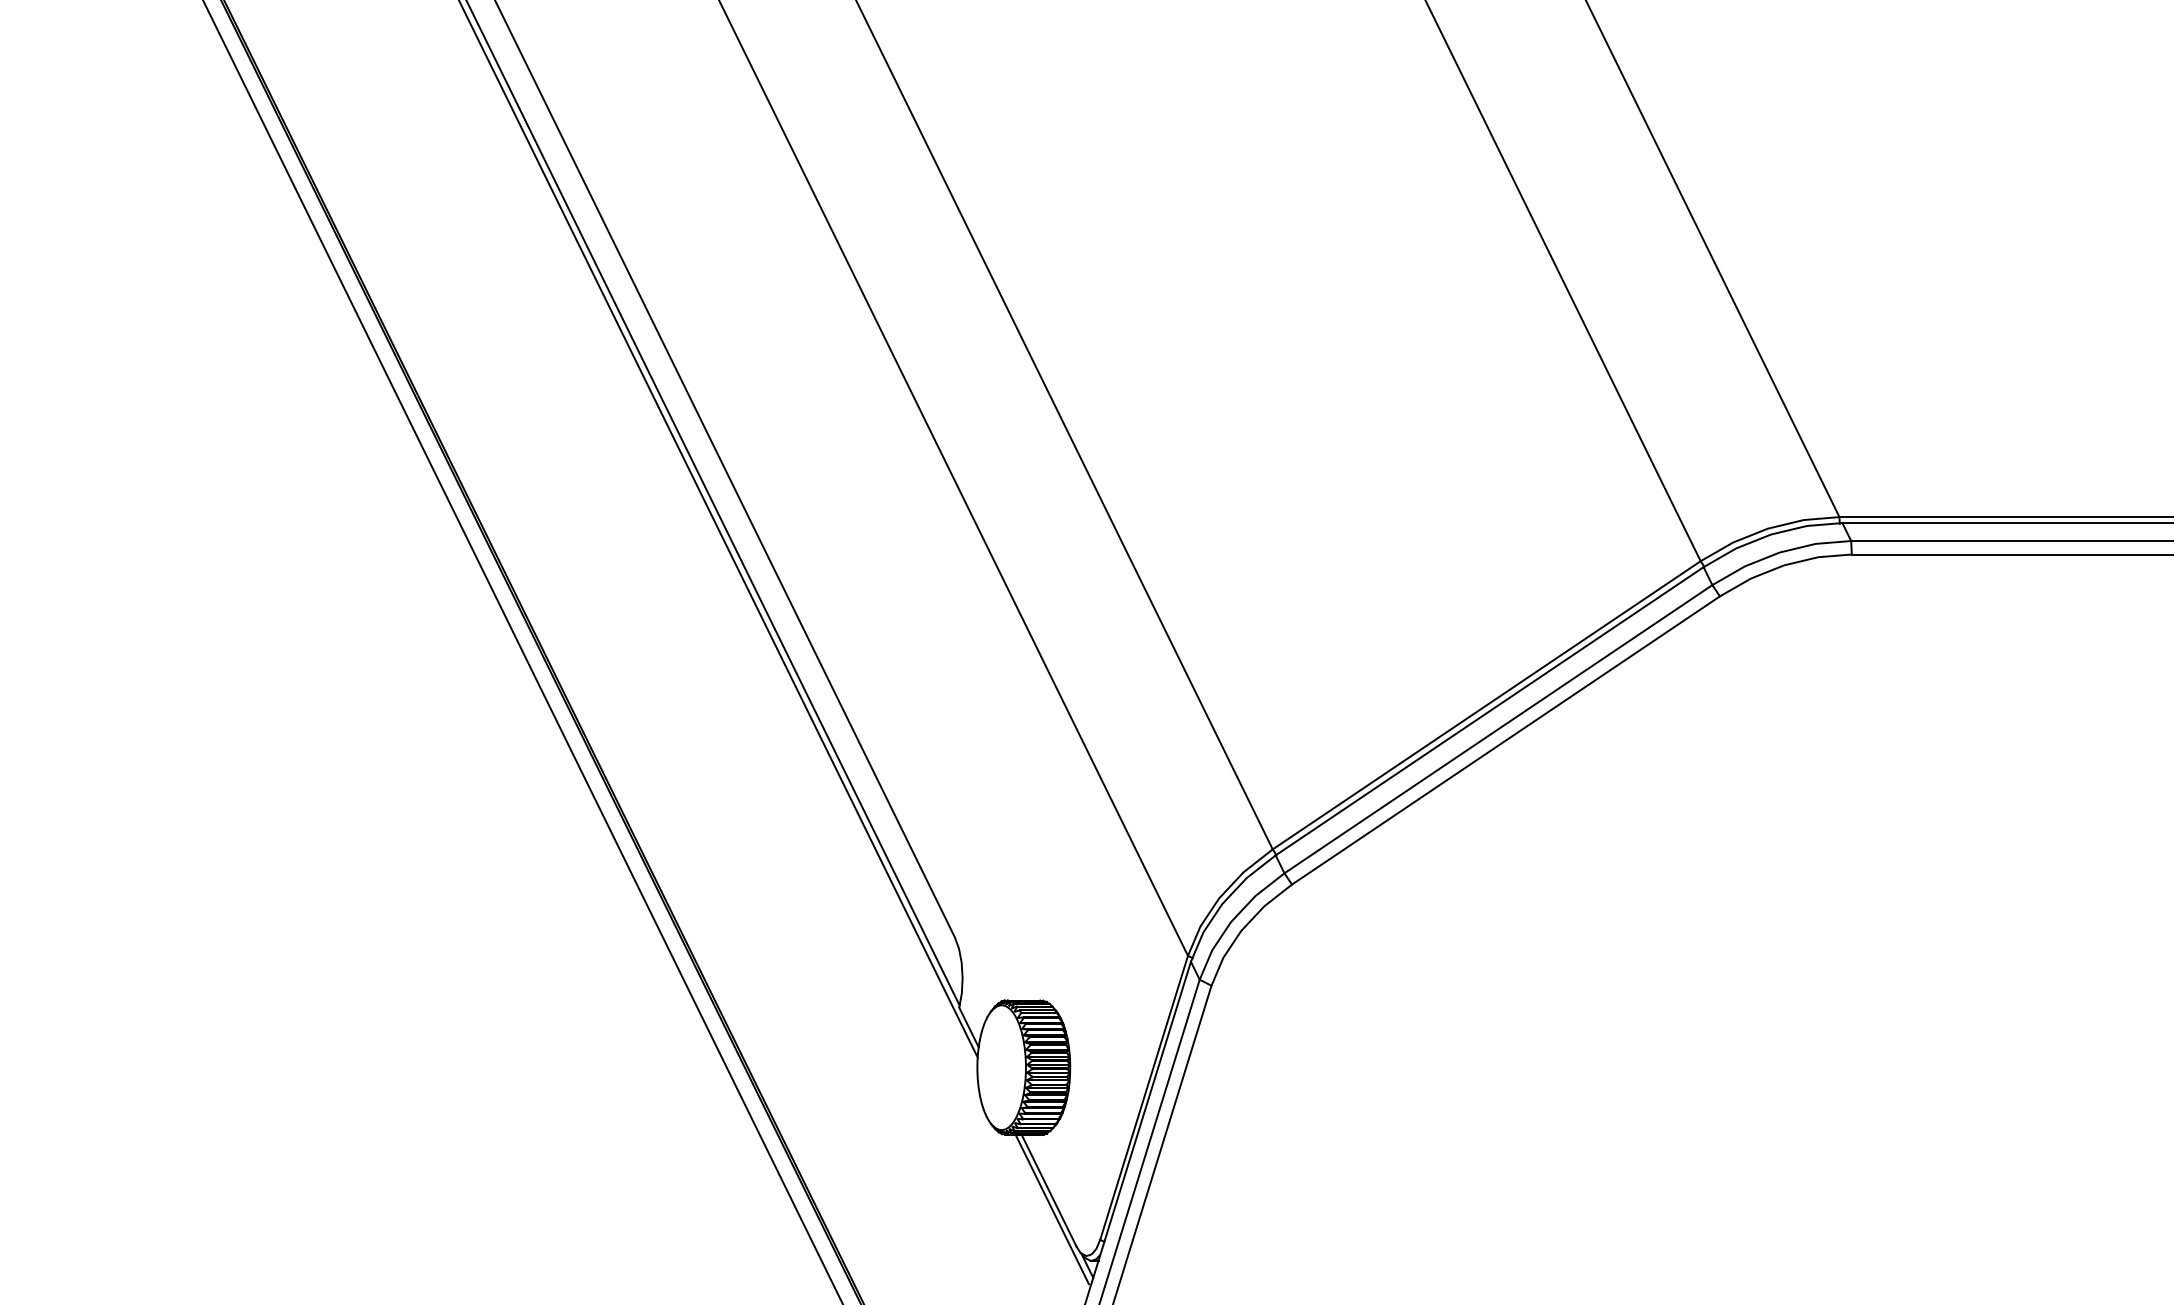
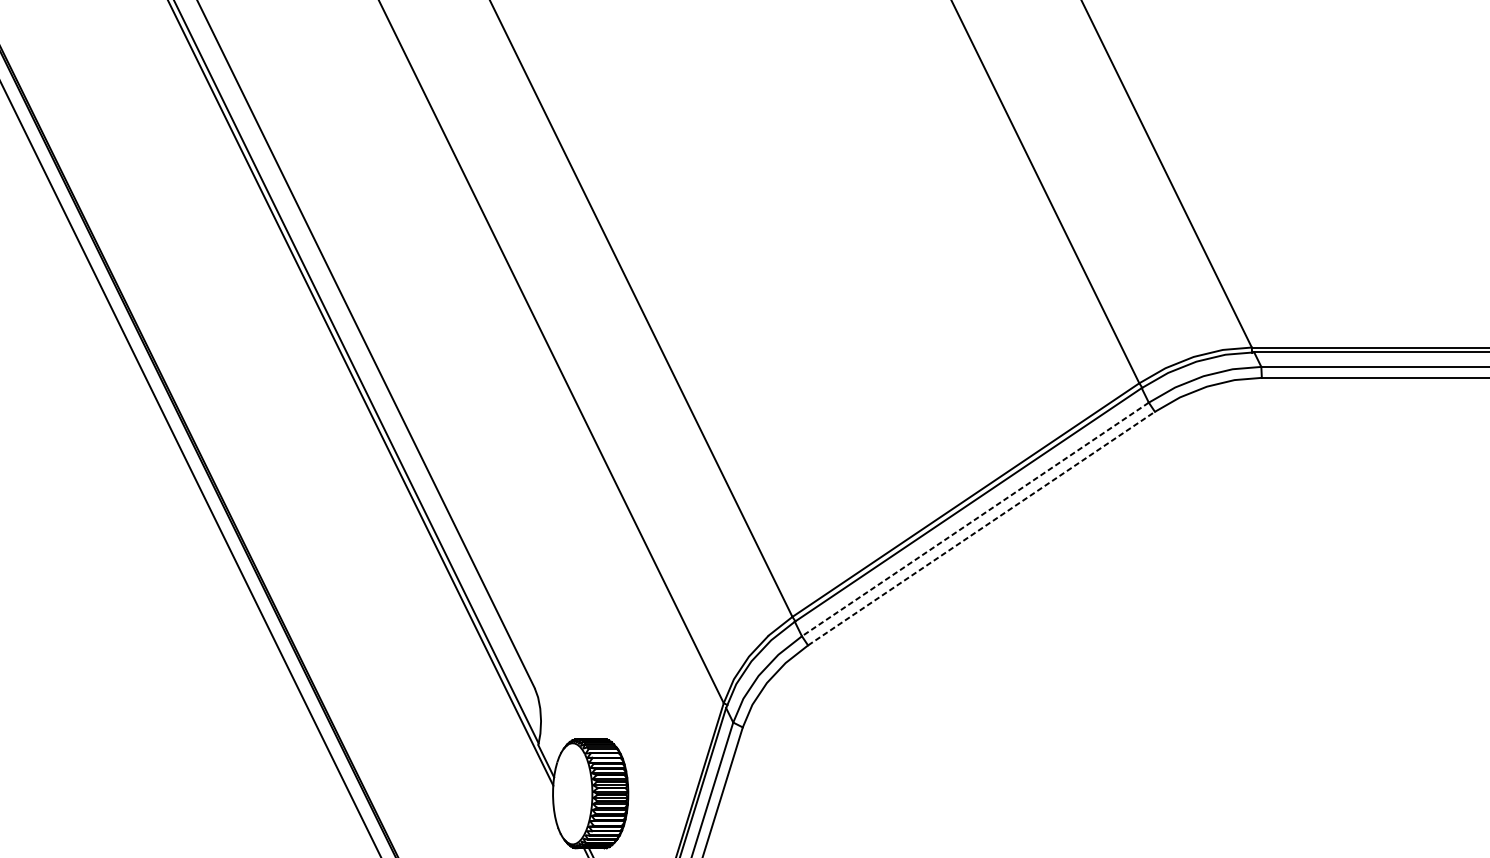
line: (1498, 729) -> (975, 519), solid -> dashed
line: (1505, 740) -> (981, 528), solid -> dashed

